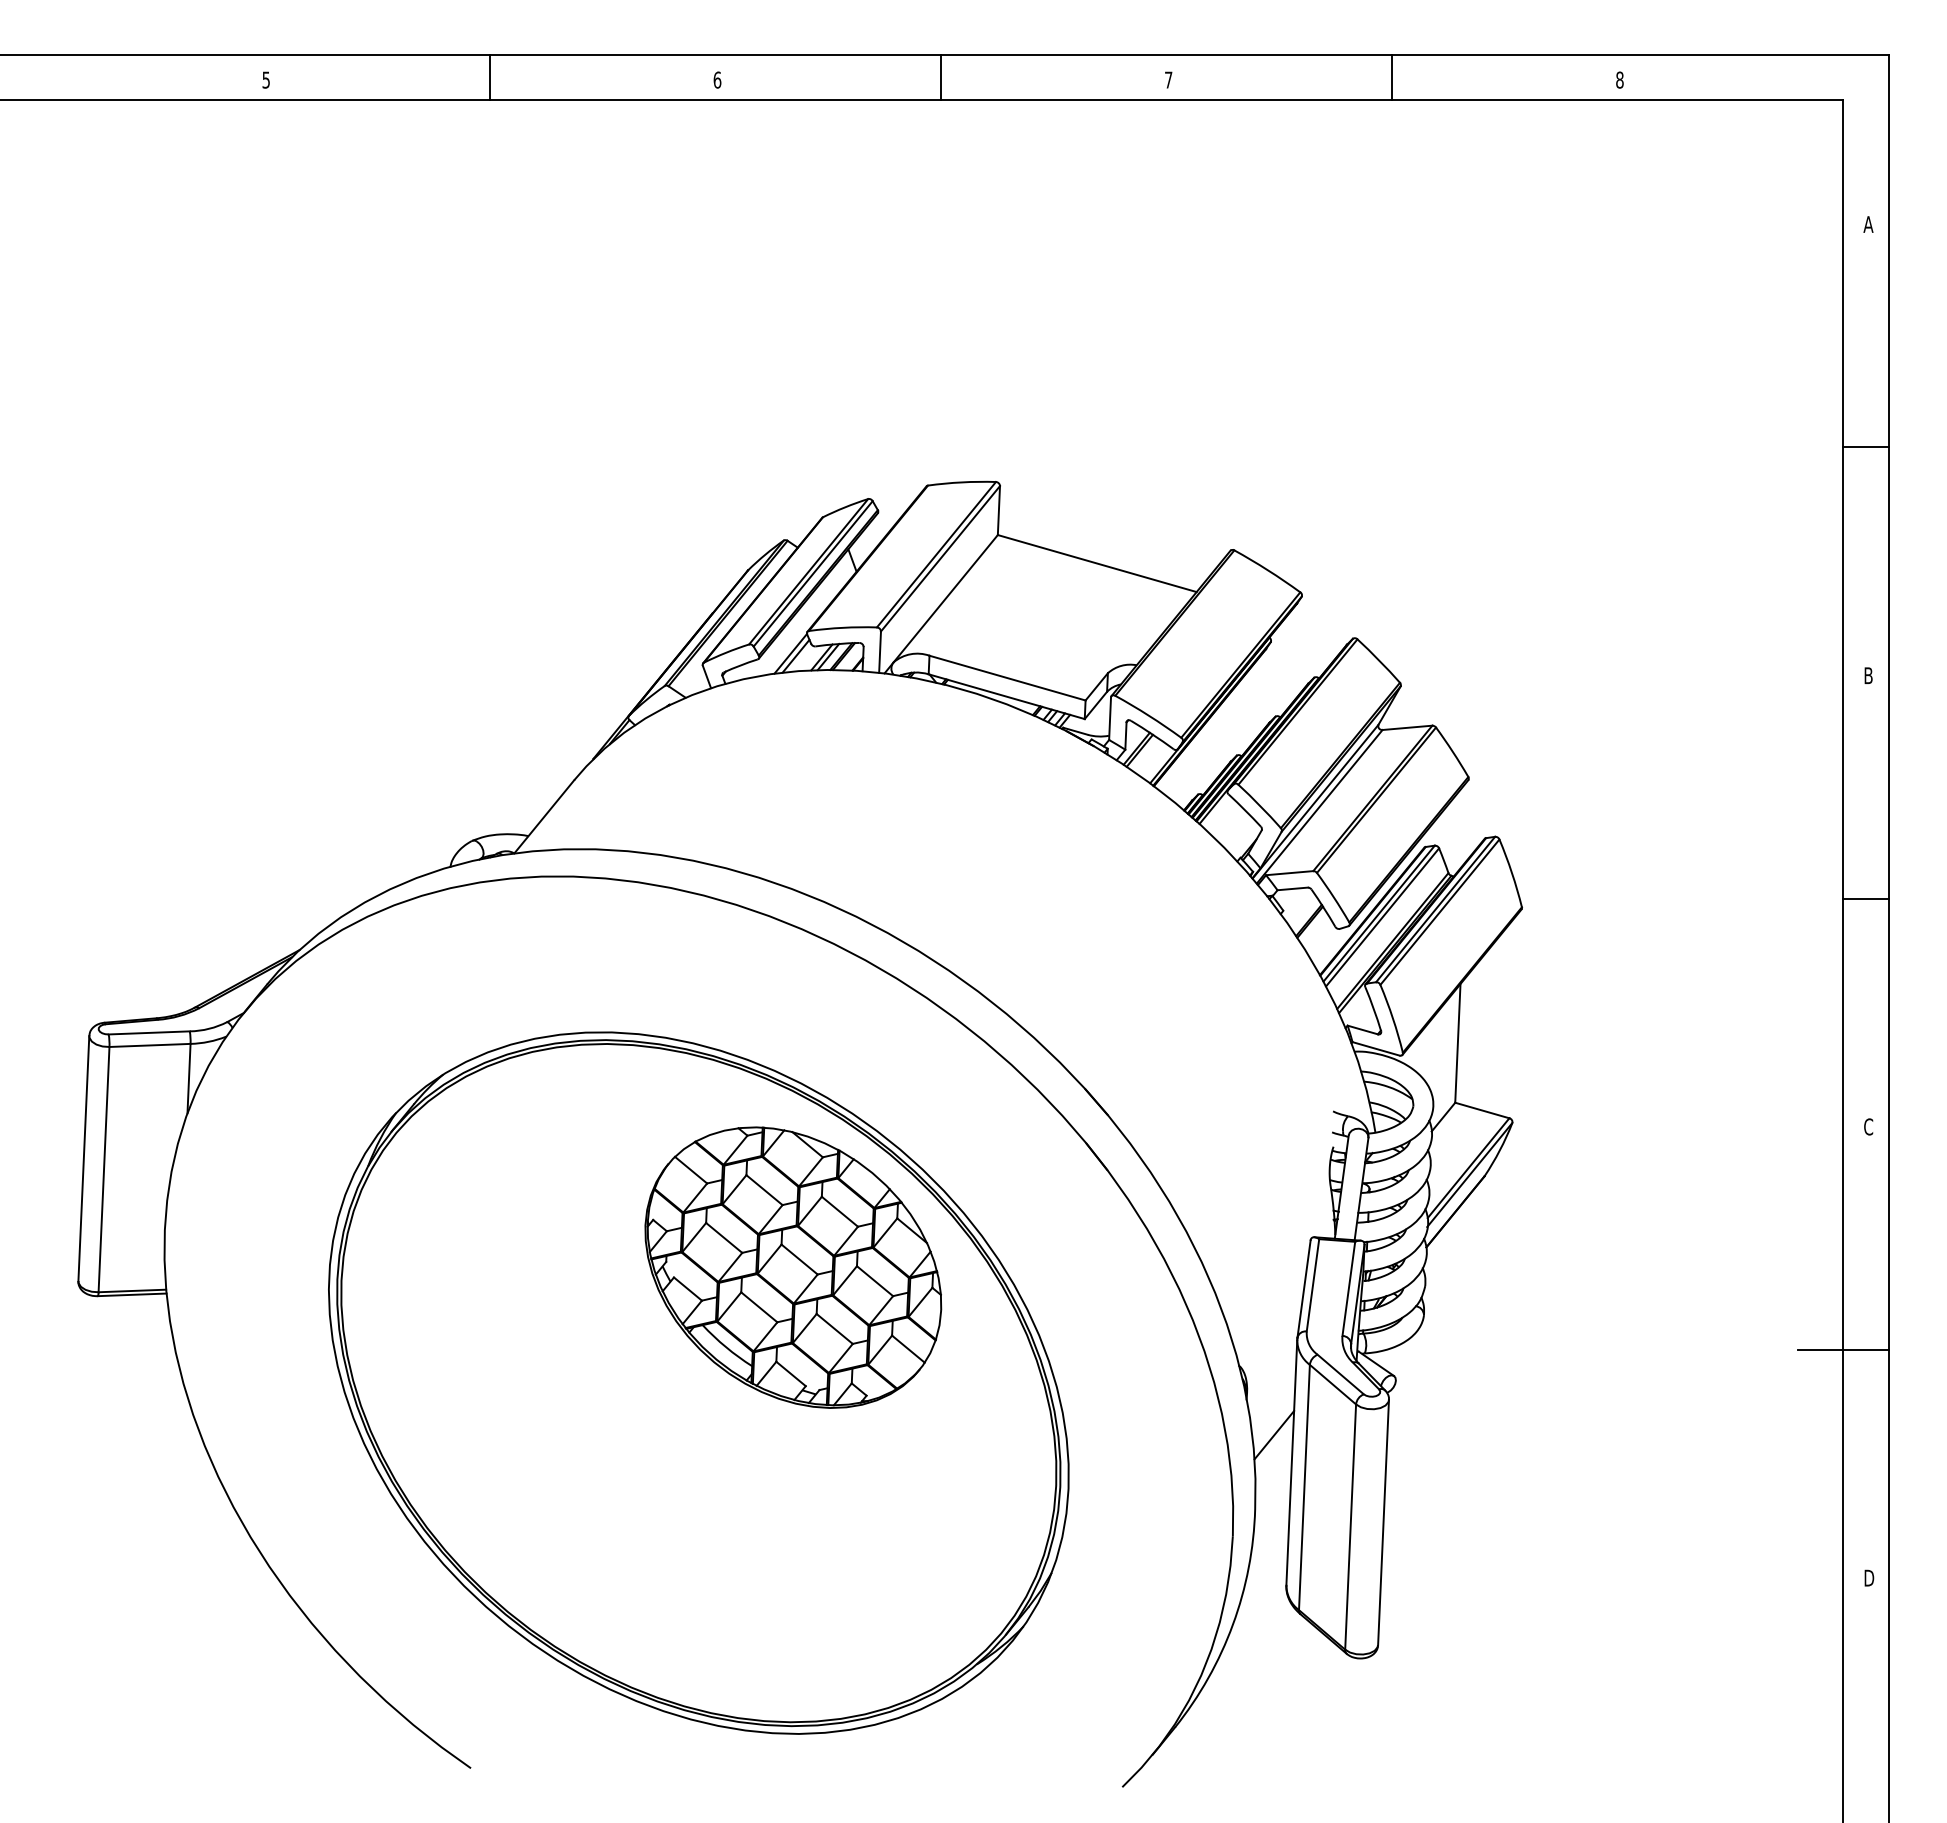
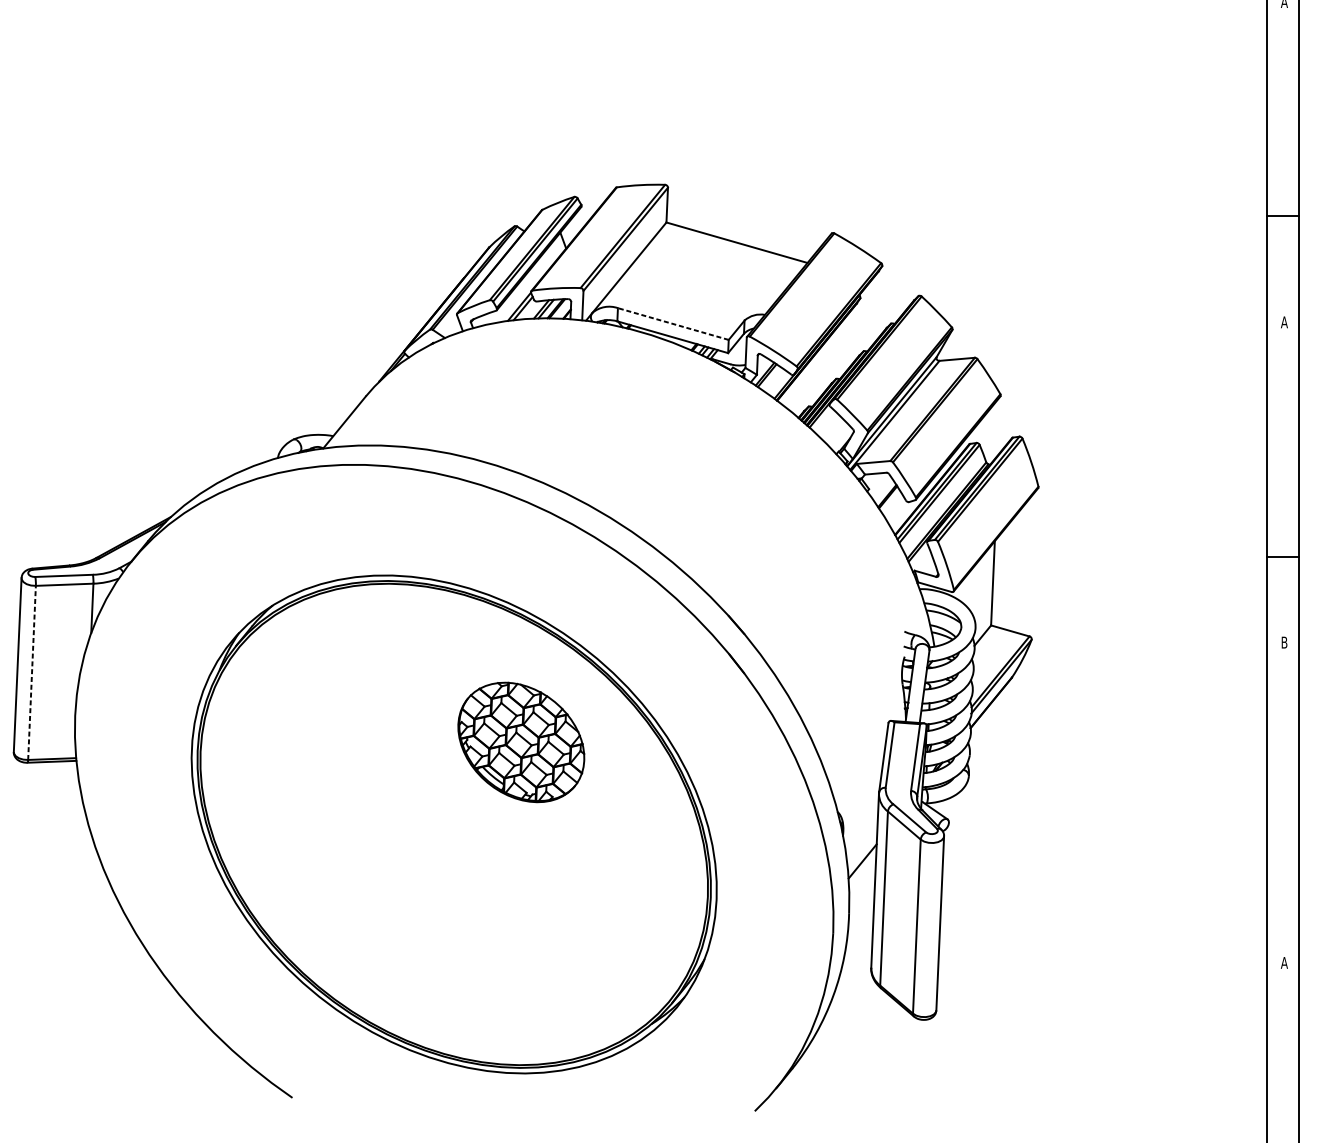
line: (1865, 447) -> (1282, 215), moved
text: (1868, 675) -> (1284, 322), B -> A
line: (1007, 677) -> (673, 323), solid -> dashed
line: (1865, 898) -> (1282, 556), moved
text: (1868, 1126) -> (1284, 642), C -> B
line: (104, 1169) -> (32, 672), solid -> dashed
part: (793, 1267) -> (521, 742), size x0.6
line: (1843, 1349) -> (1266, 800), removed
text: (1868, 1577) -> (1284, 962), D -> A

